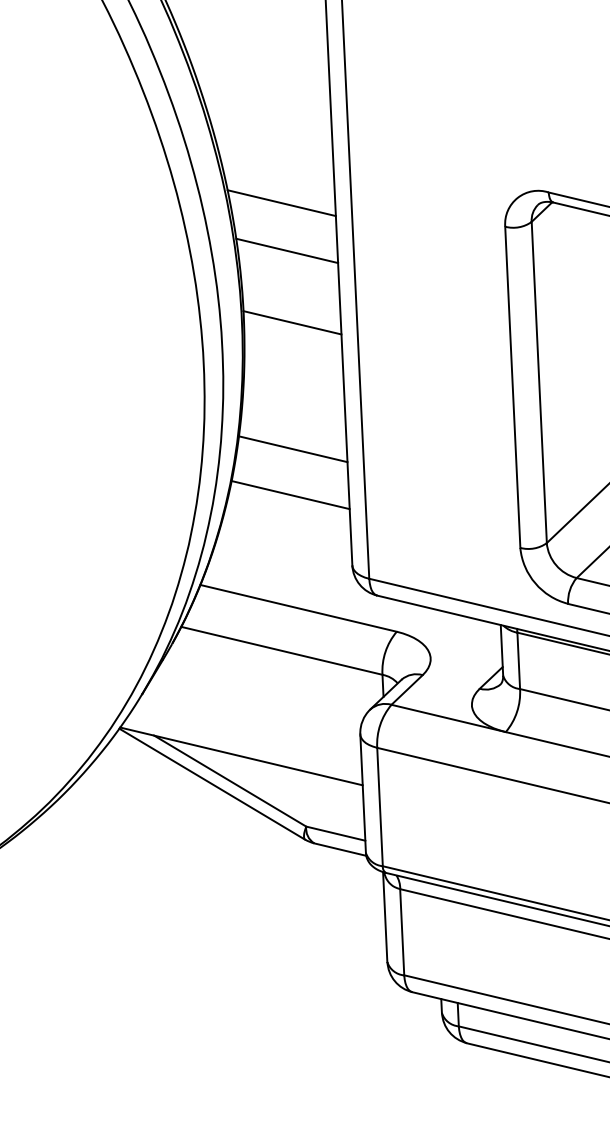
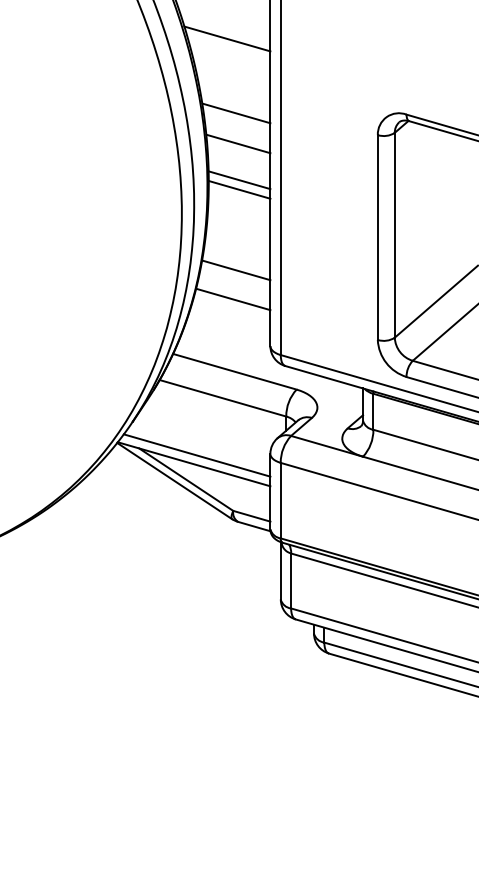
line: (262, 86) -> (227, 38), added
line: (291, 308) -> (239, 180), added
line: (244, 742) -> (196, 455), added

